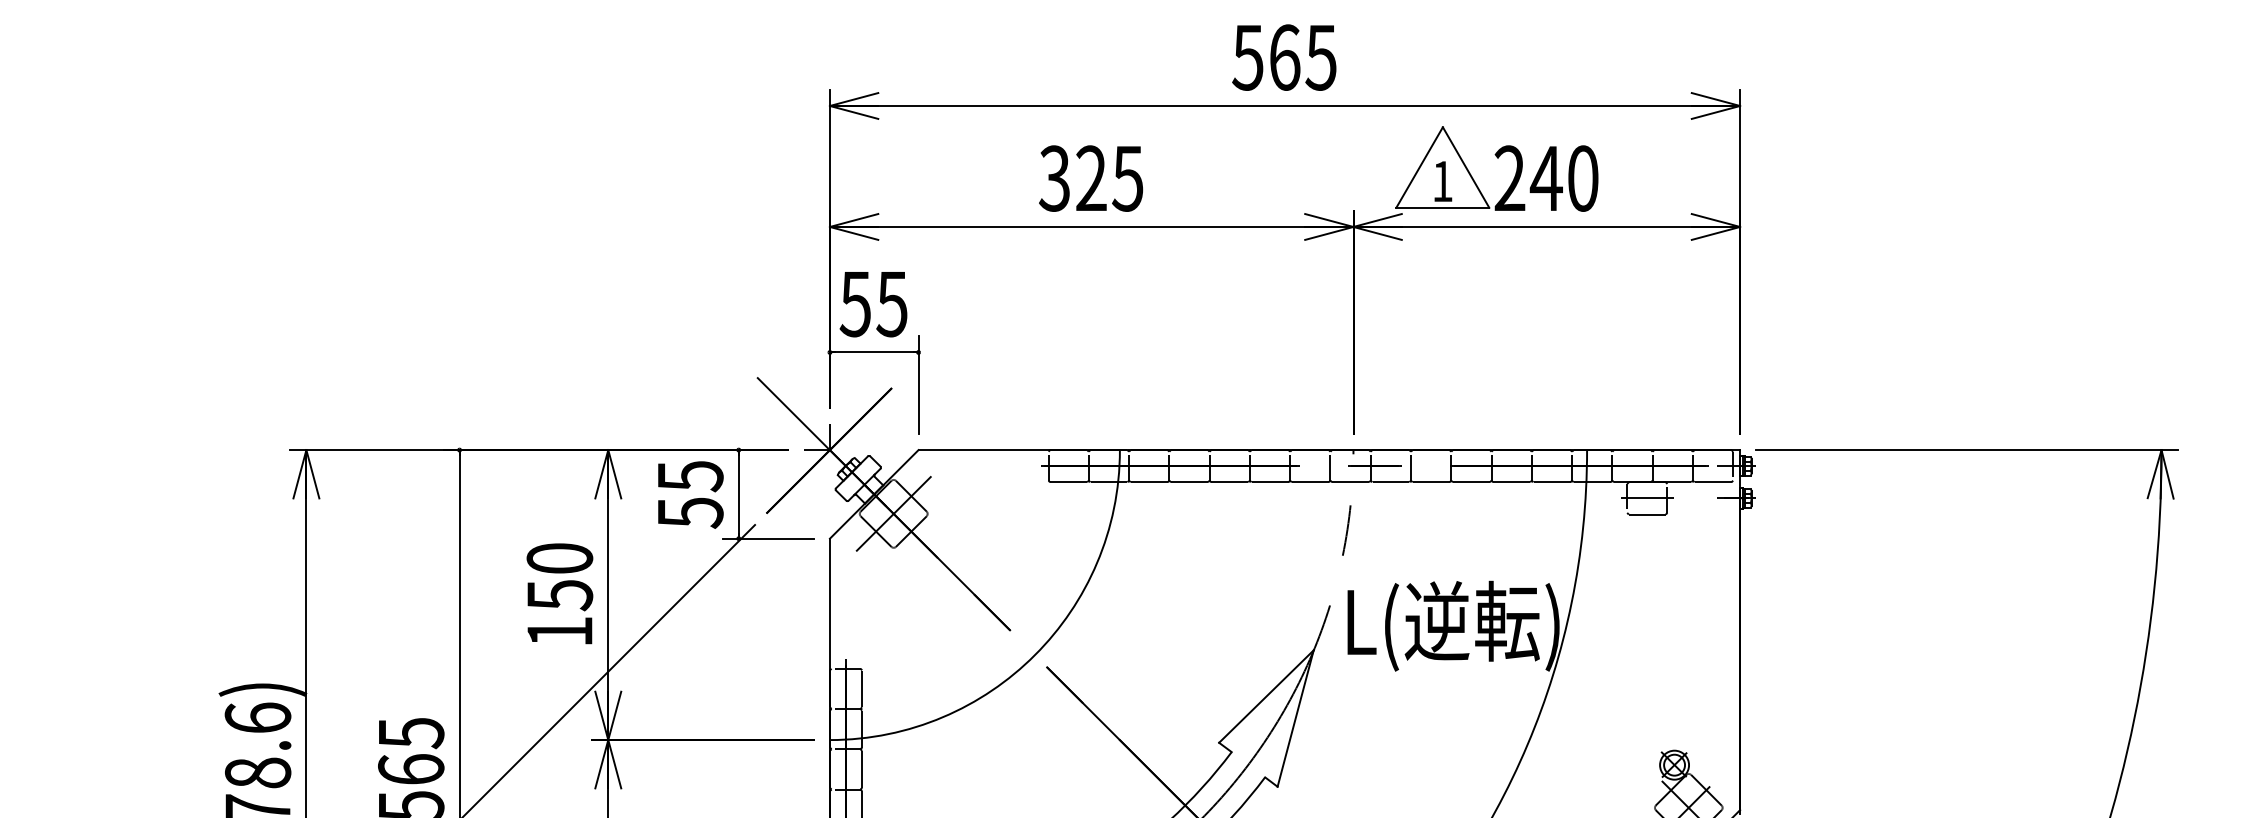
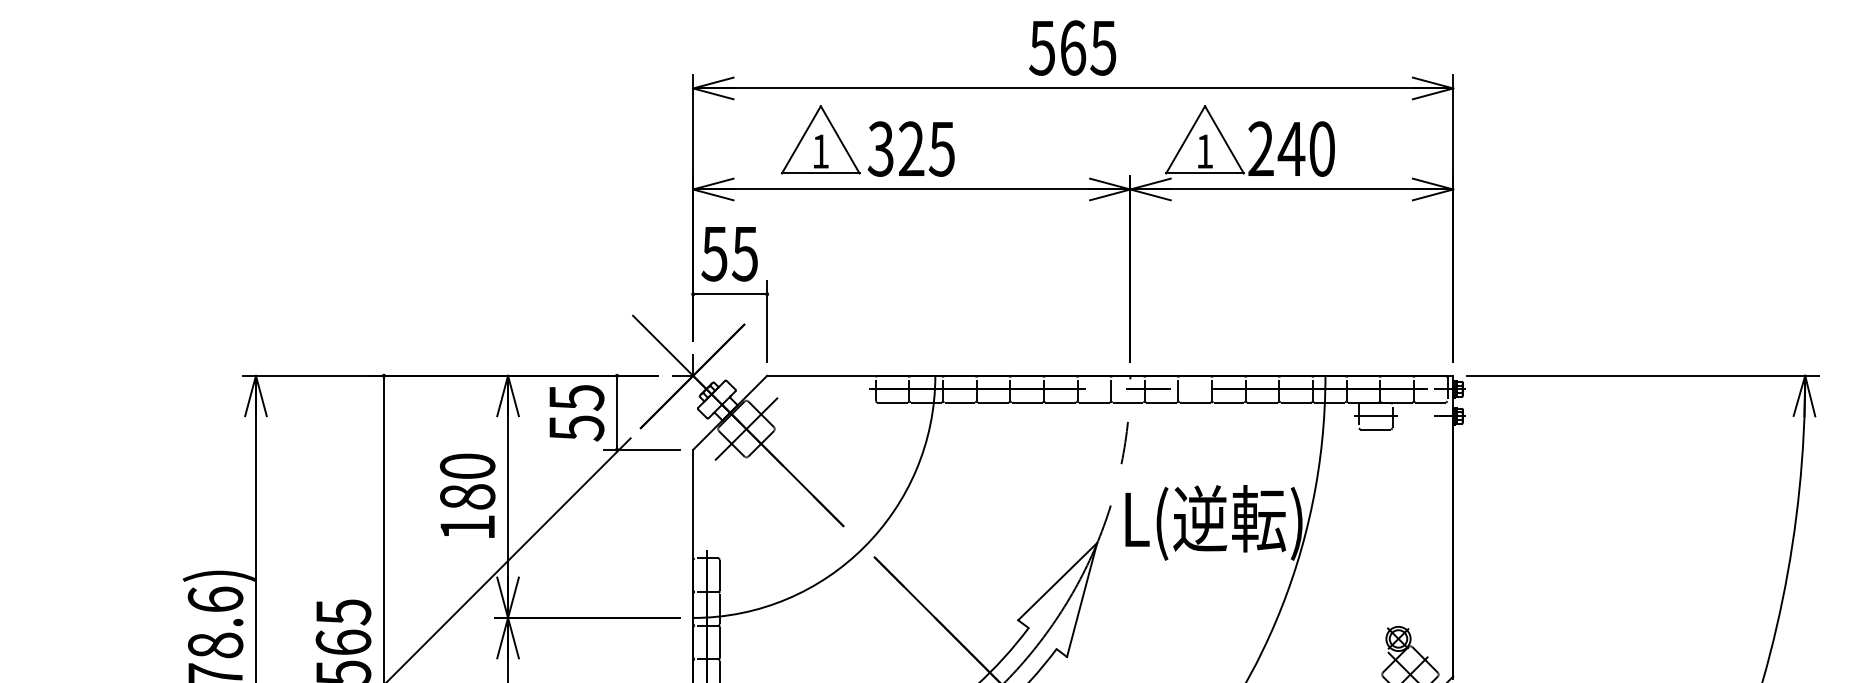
part: (982, 167) -> (820, 139), added
text: (559, 595) -> (467, 497), 150 -> 180

